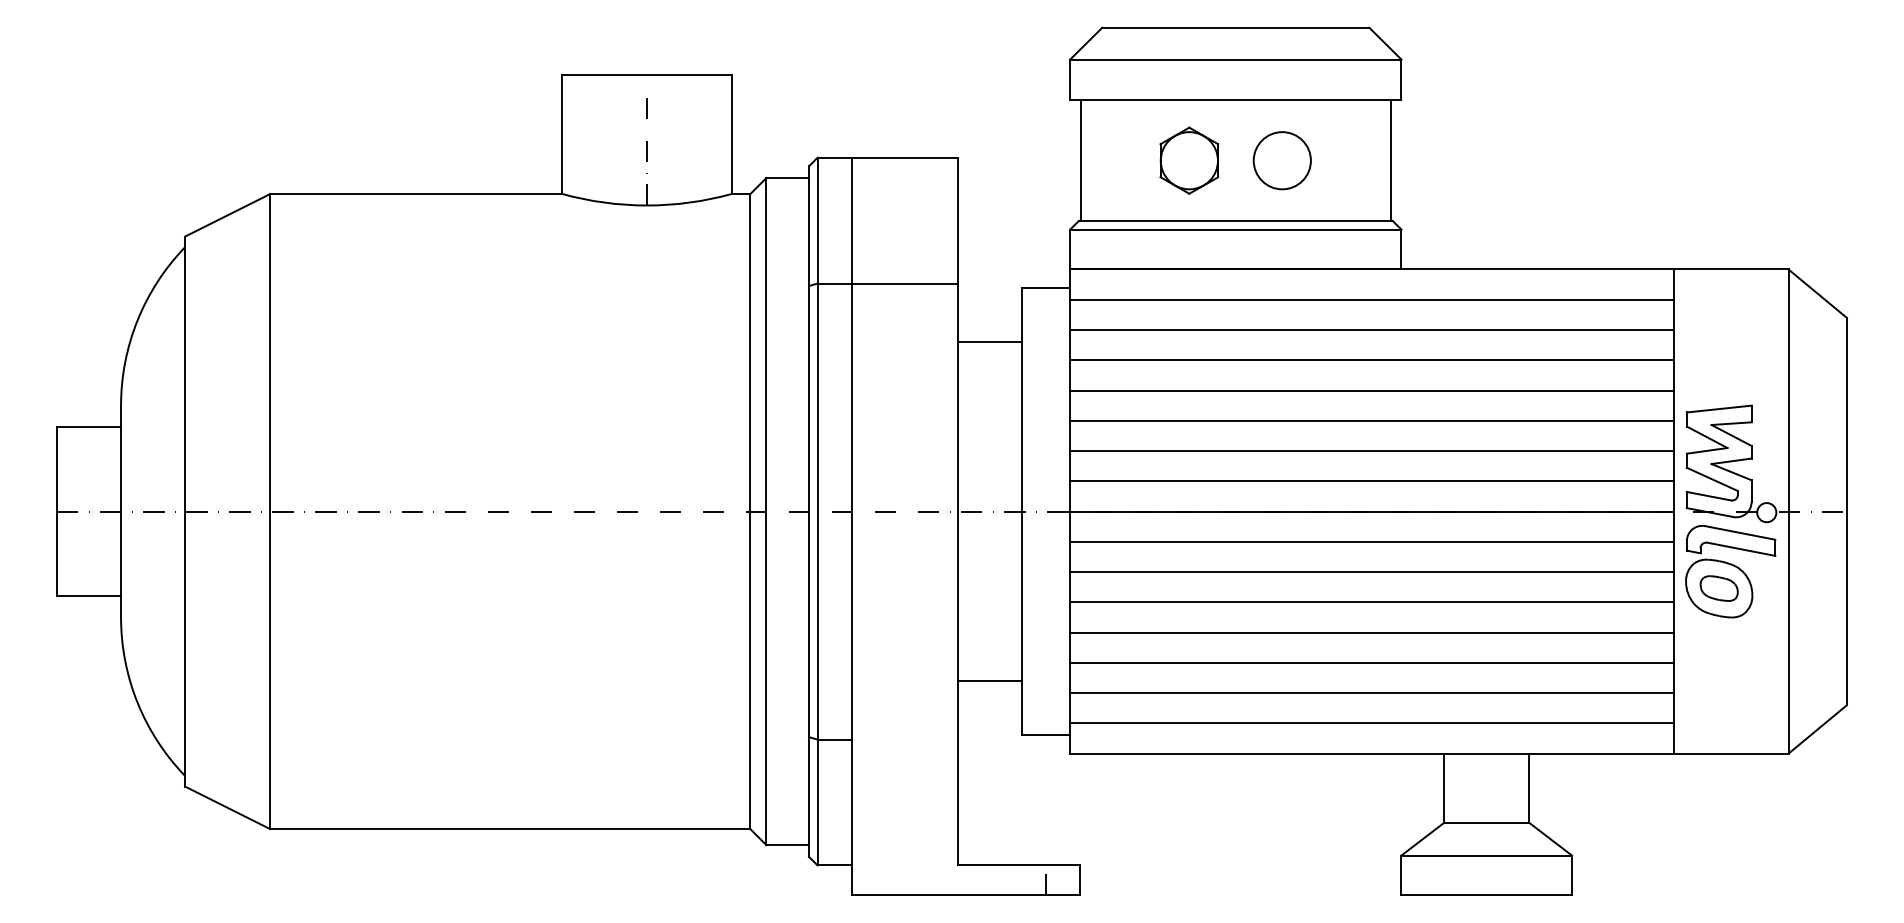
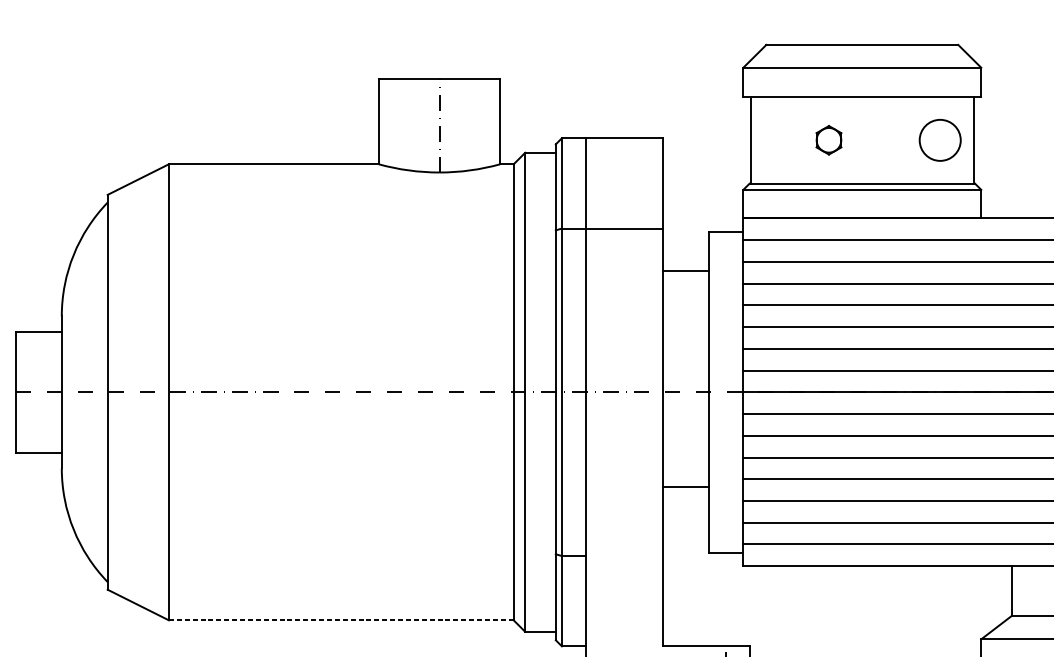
part: (1189, 160) -> (829, 140), size x0.6
circle: (1281, 160) -> (939, 140), moved
line: (990, 681) -> (686, 487), moved
line: (510, 829) -> (341, 620), solid -> dashed

